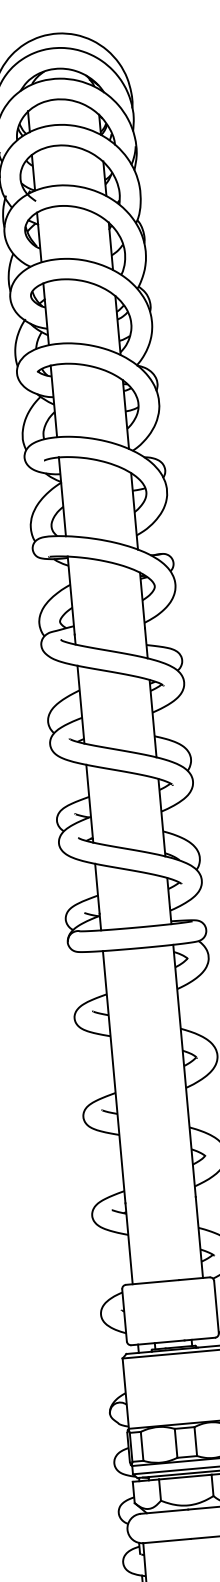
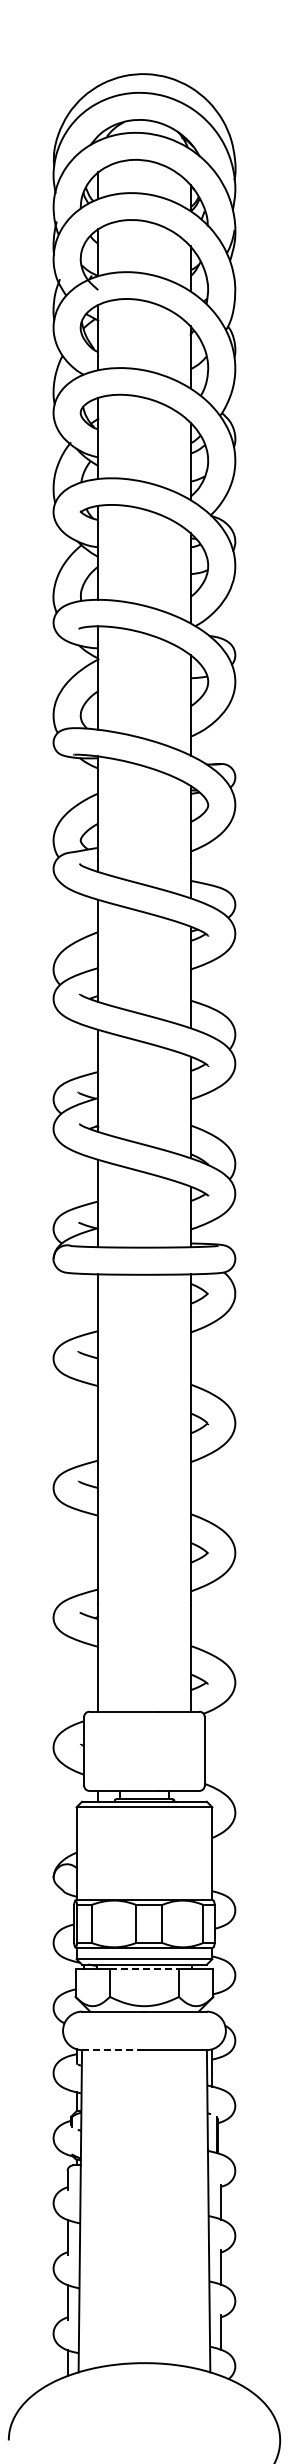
line: (185, 1477) -> (144, 1969), solid -> dashed
line: (166, 1541) -> (112, 2050), solid -> dashed

